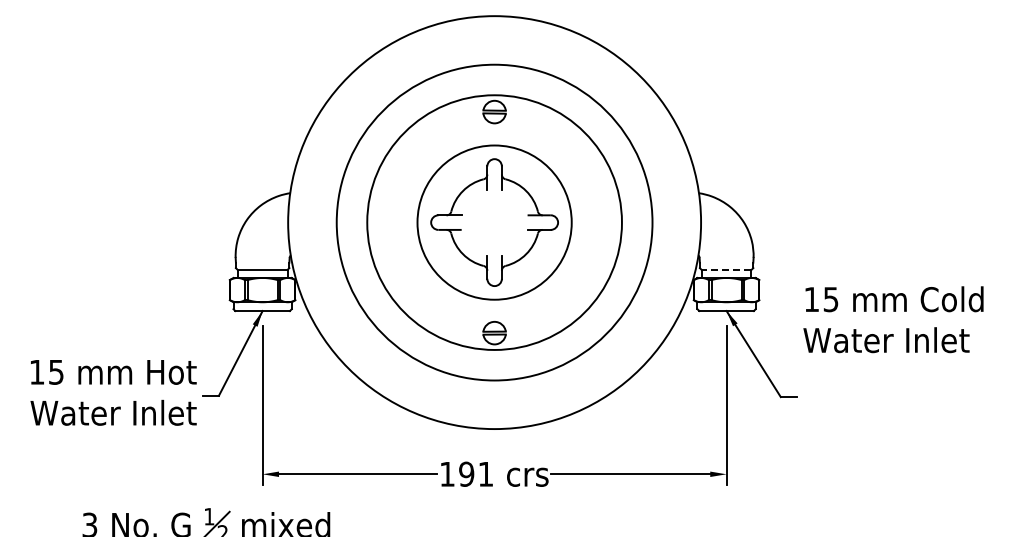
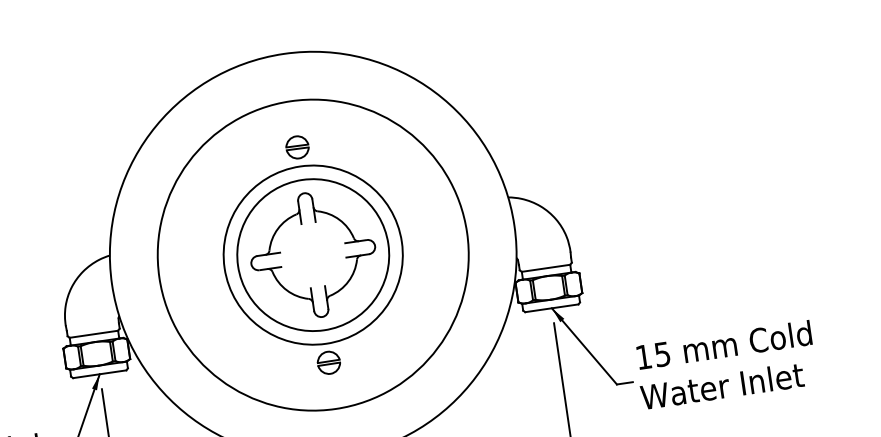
circle: (494, 222) -> (313, 255), size x0.71
line: (726, 269) -> (545, 267), dashed -> solid
text: (893, 319) -> (726, 364), moved

